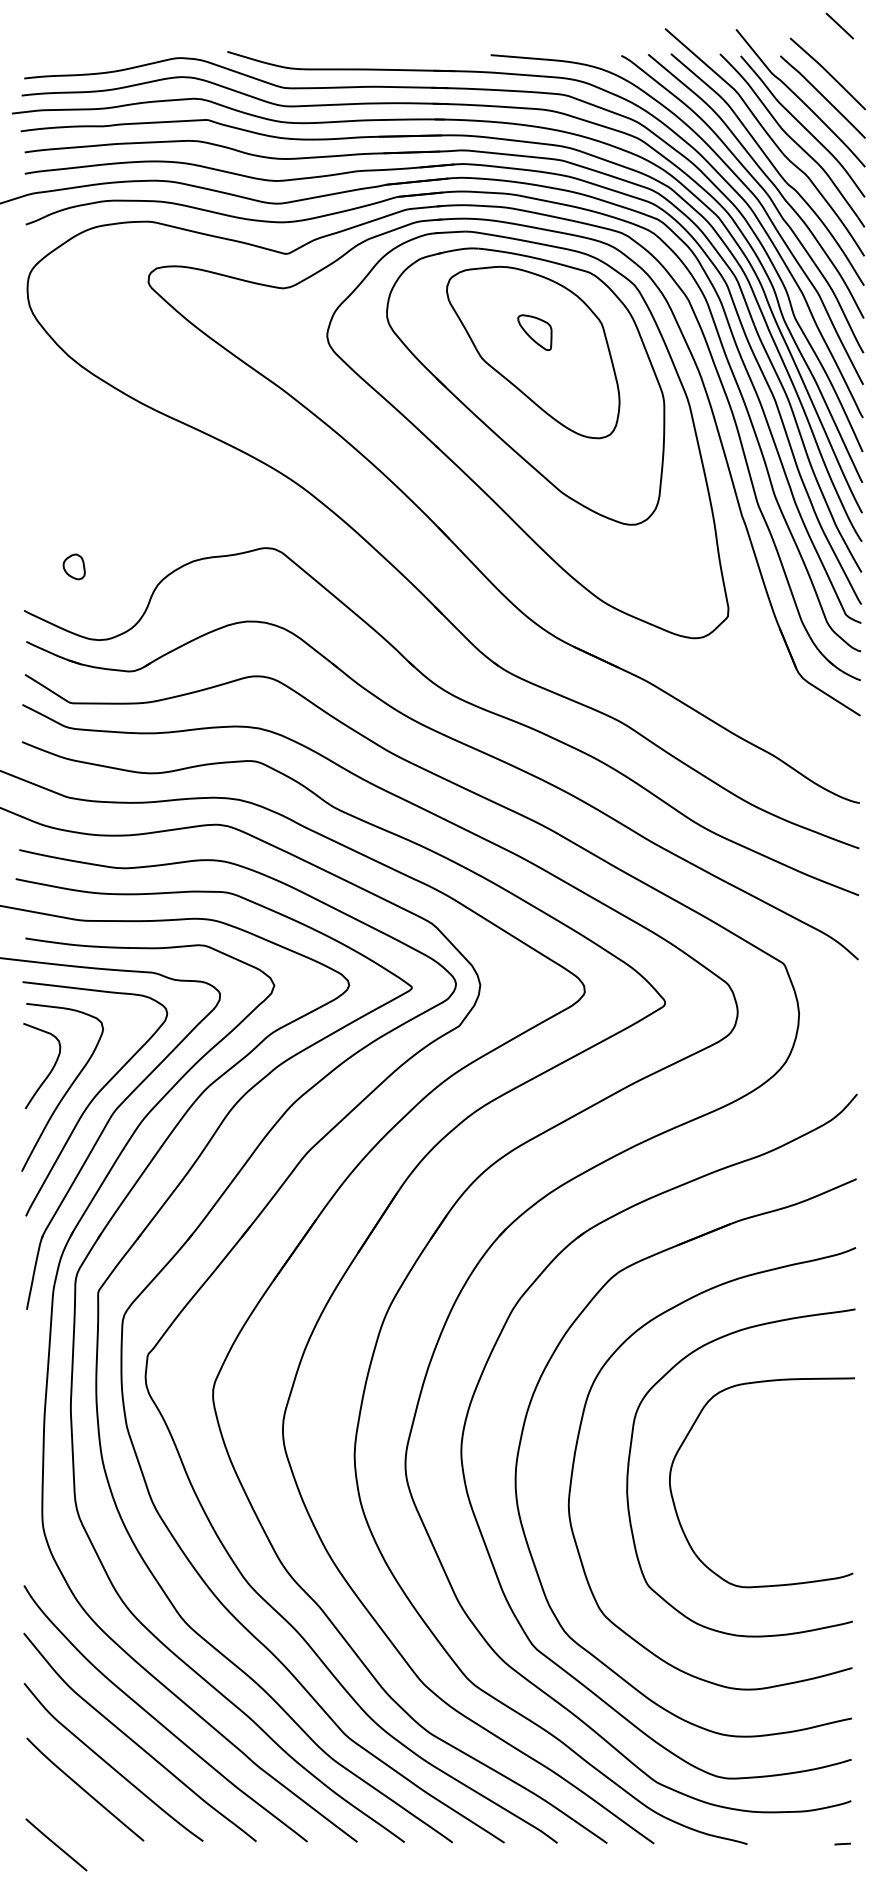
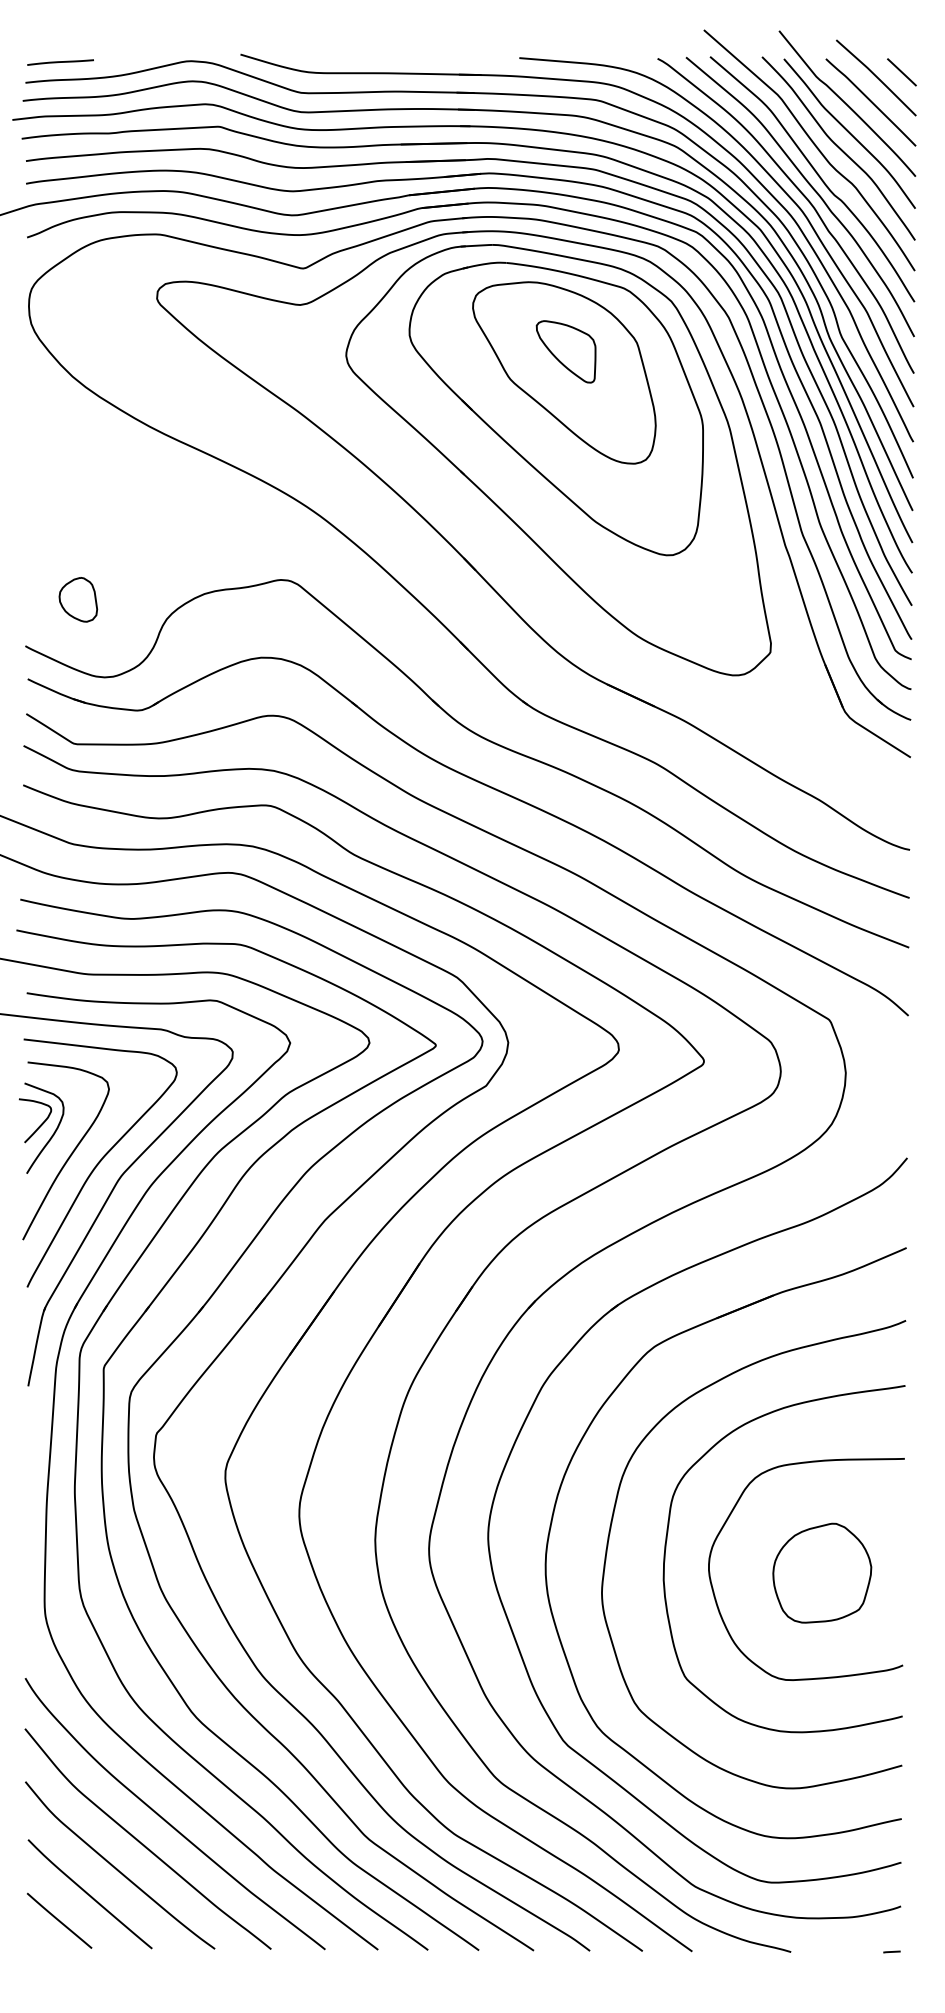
line: (839, 26) -> (901, 72), moved
line: (57, 59) -> (60, 62), added
part: (534, 332) -> (565, 351), size x1.67
part: (74, 566) -> (78, 599), size x1.67
curve: (38, 1062) -> (40, 1124), added
part: (777, 1485) -> (822, 1572), added
line: (56, 1844) -> (59, 1920), moved

